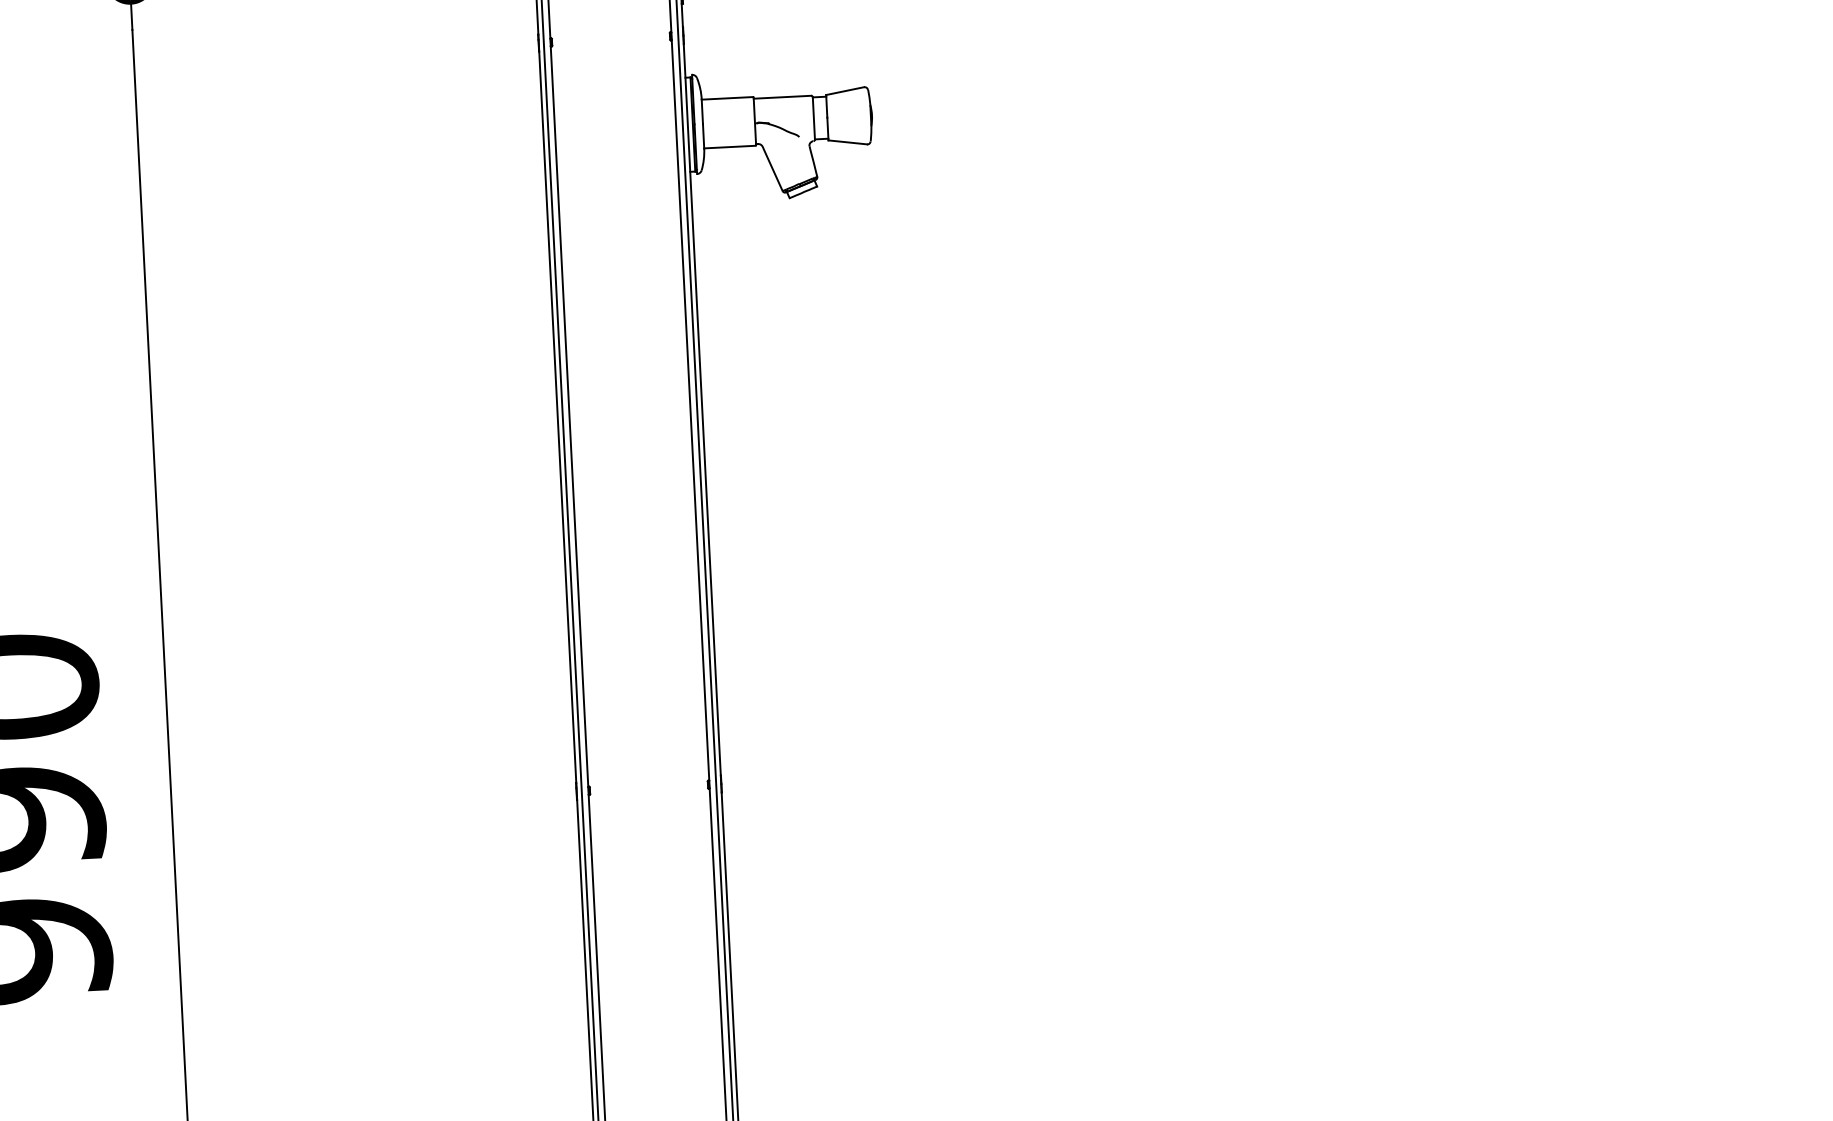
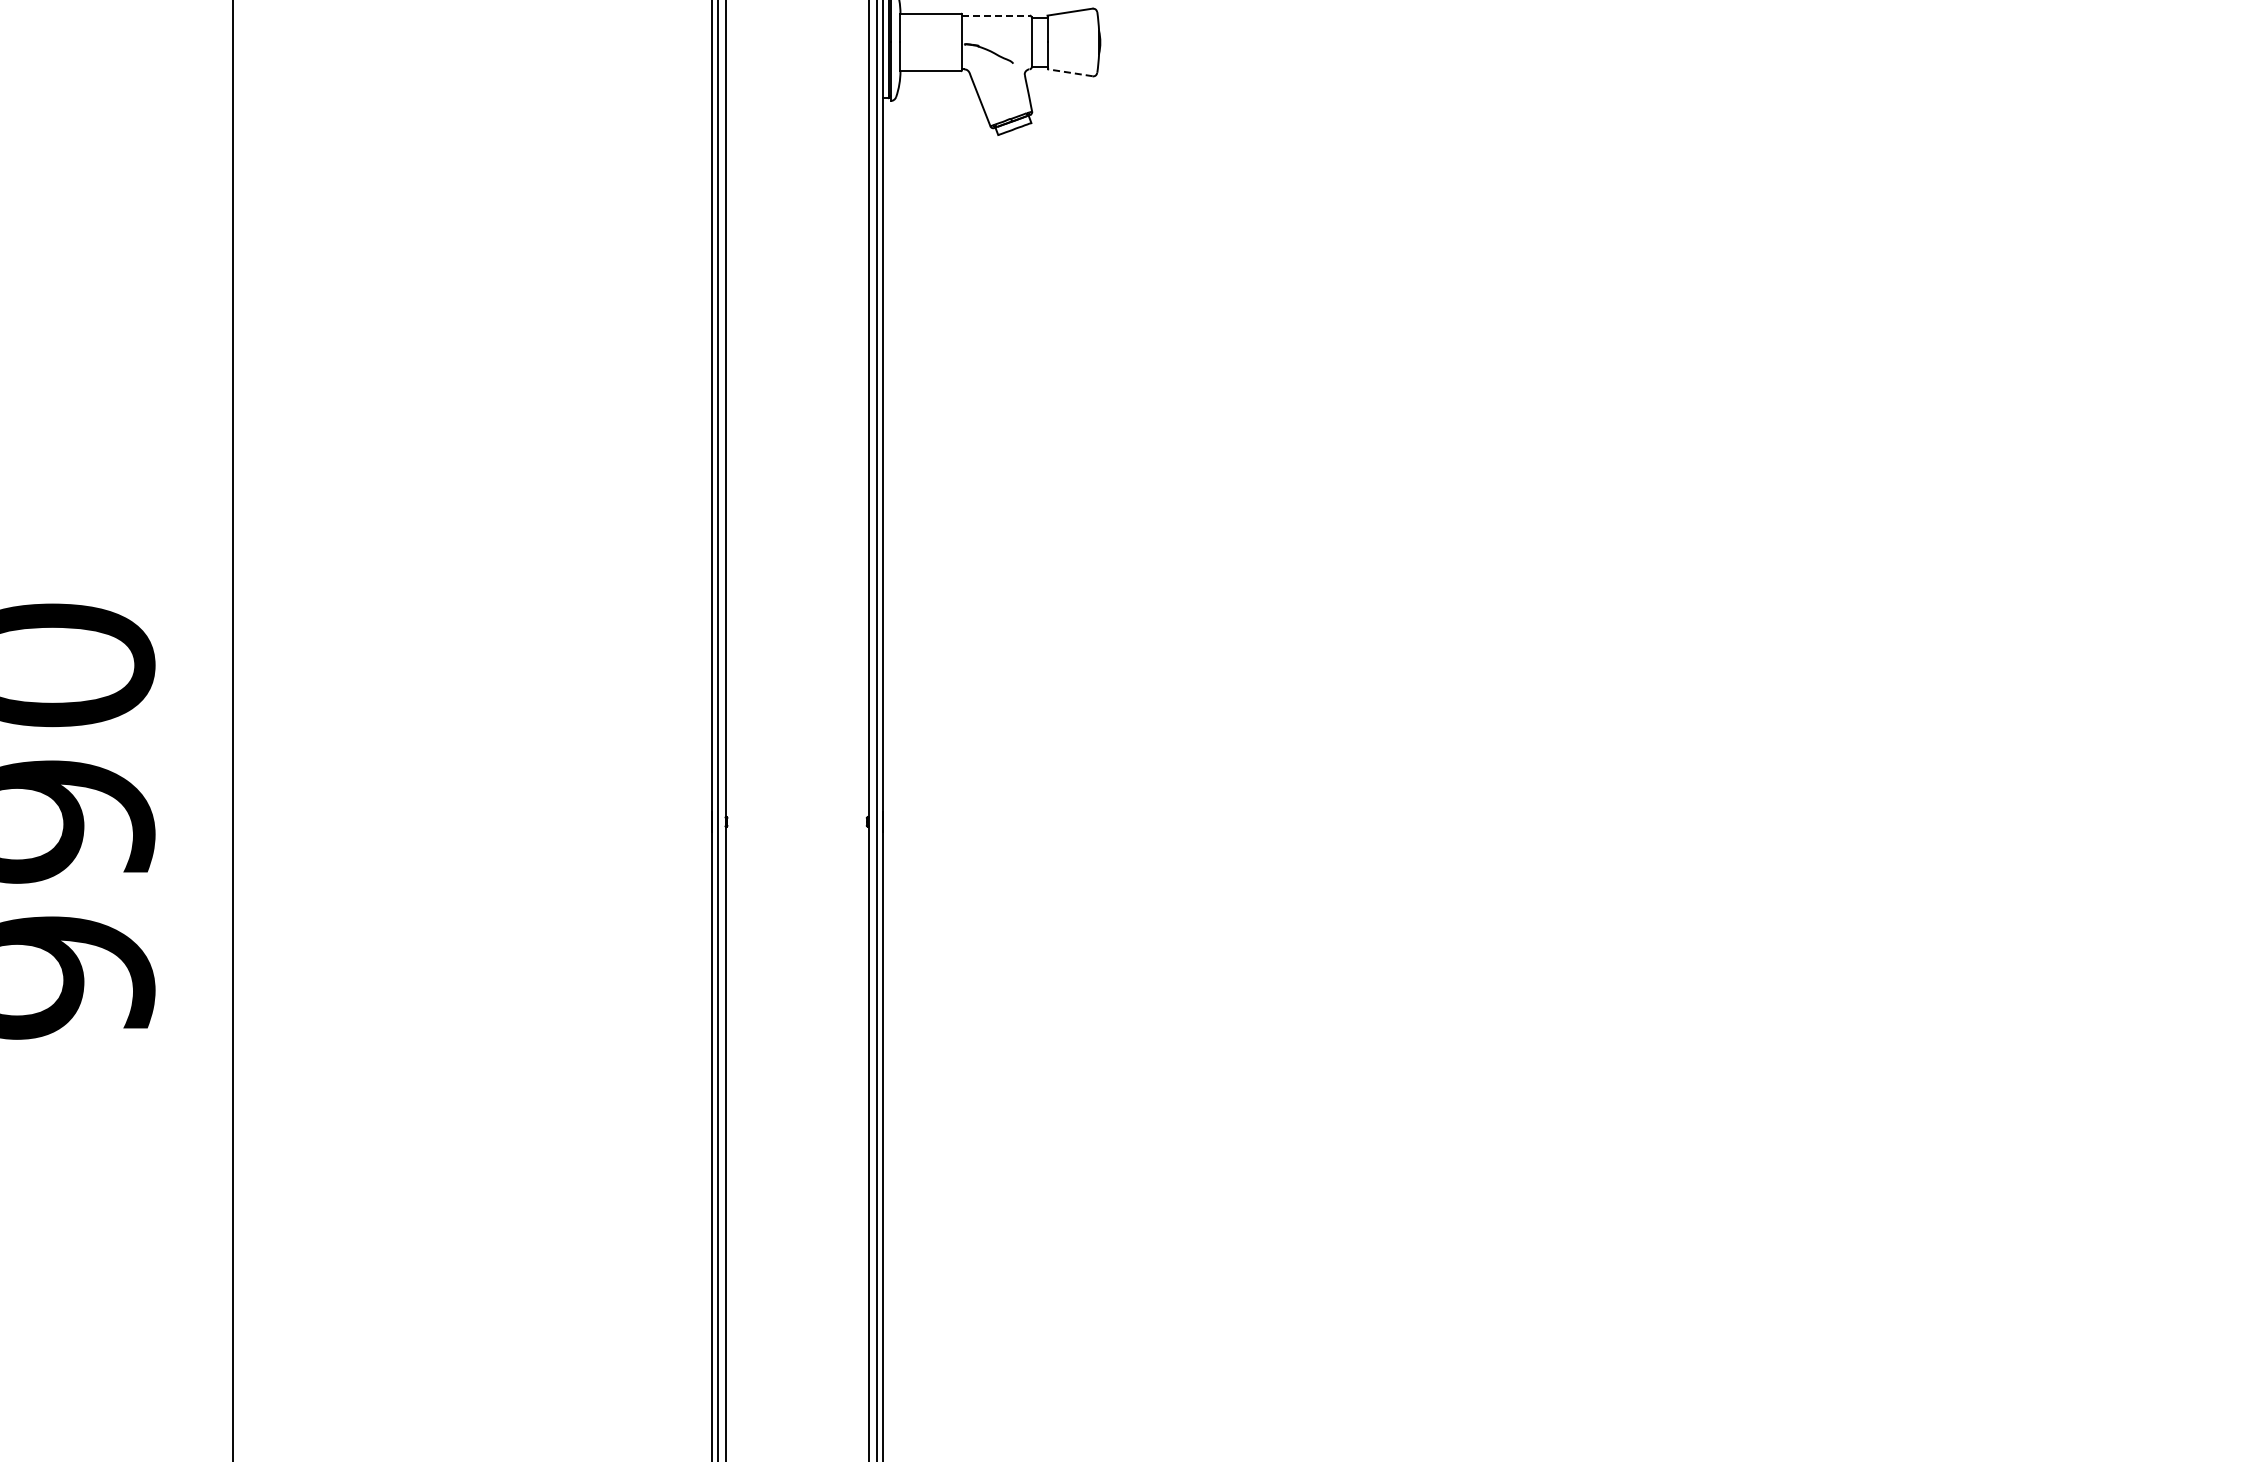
line: (782, 97) -> (995, 15), solid -> dashed
line: (848, 142) -> (1070, 72), solid -> dashed

